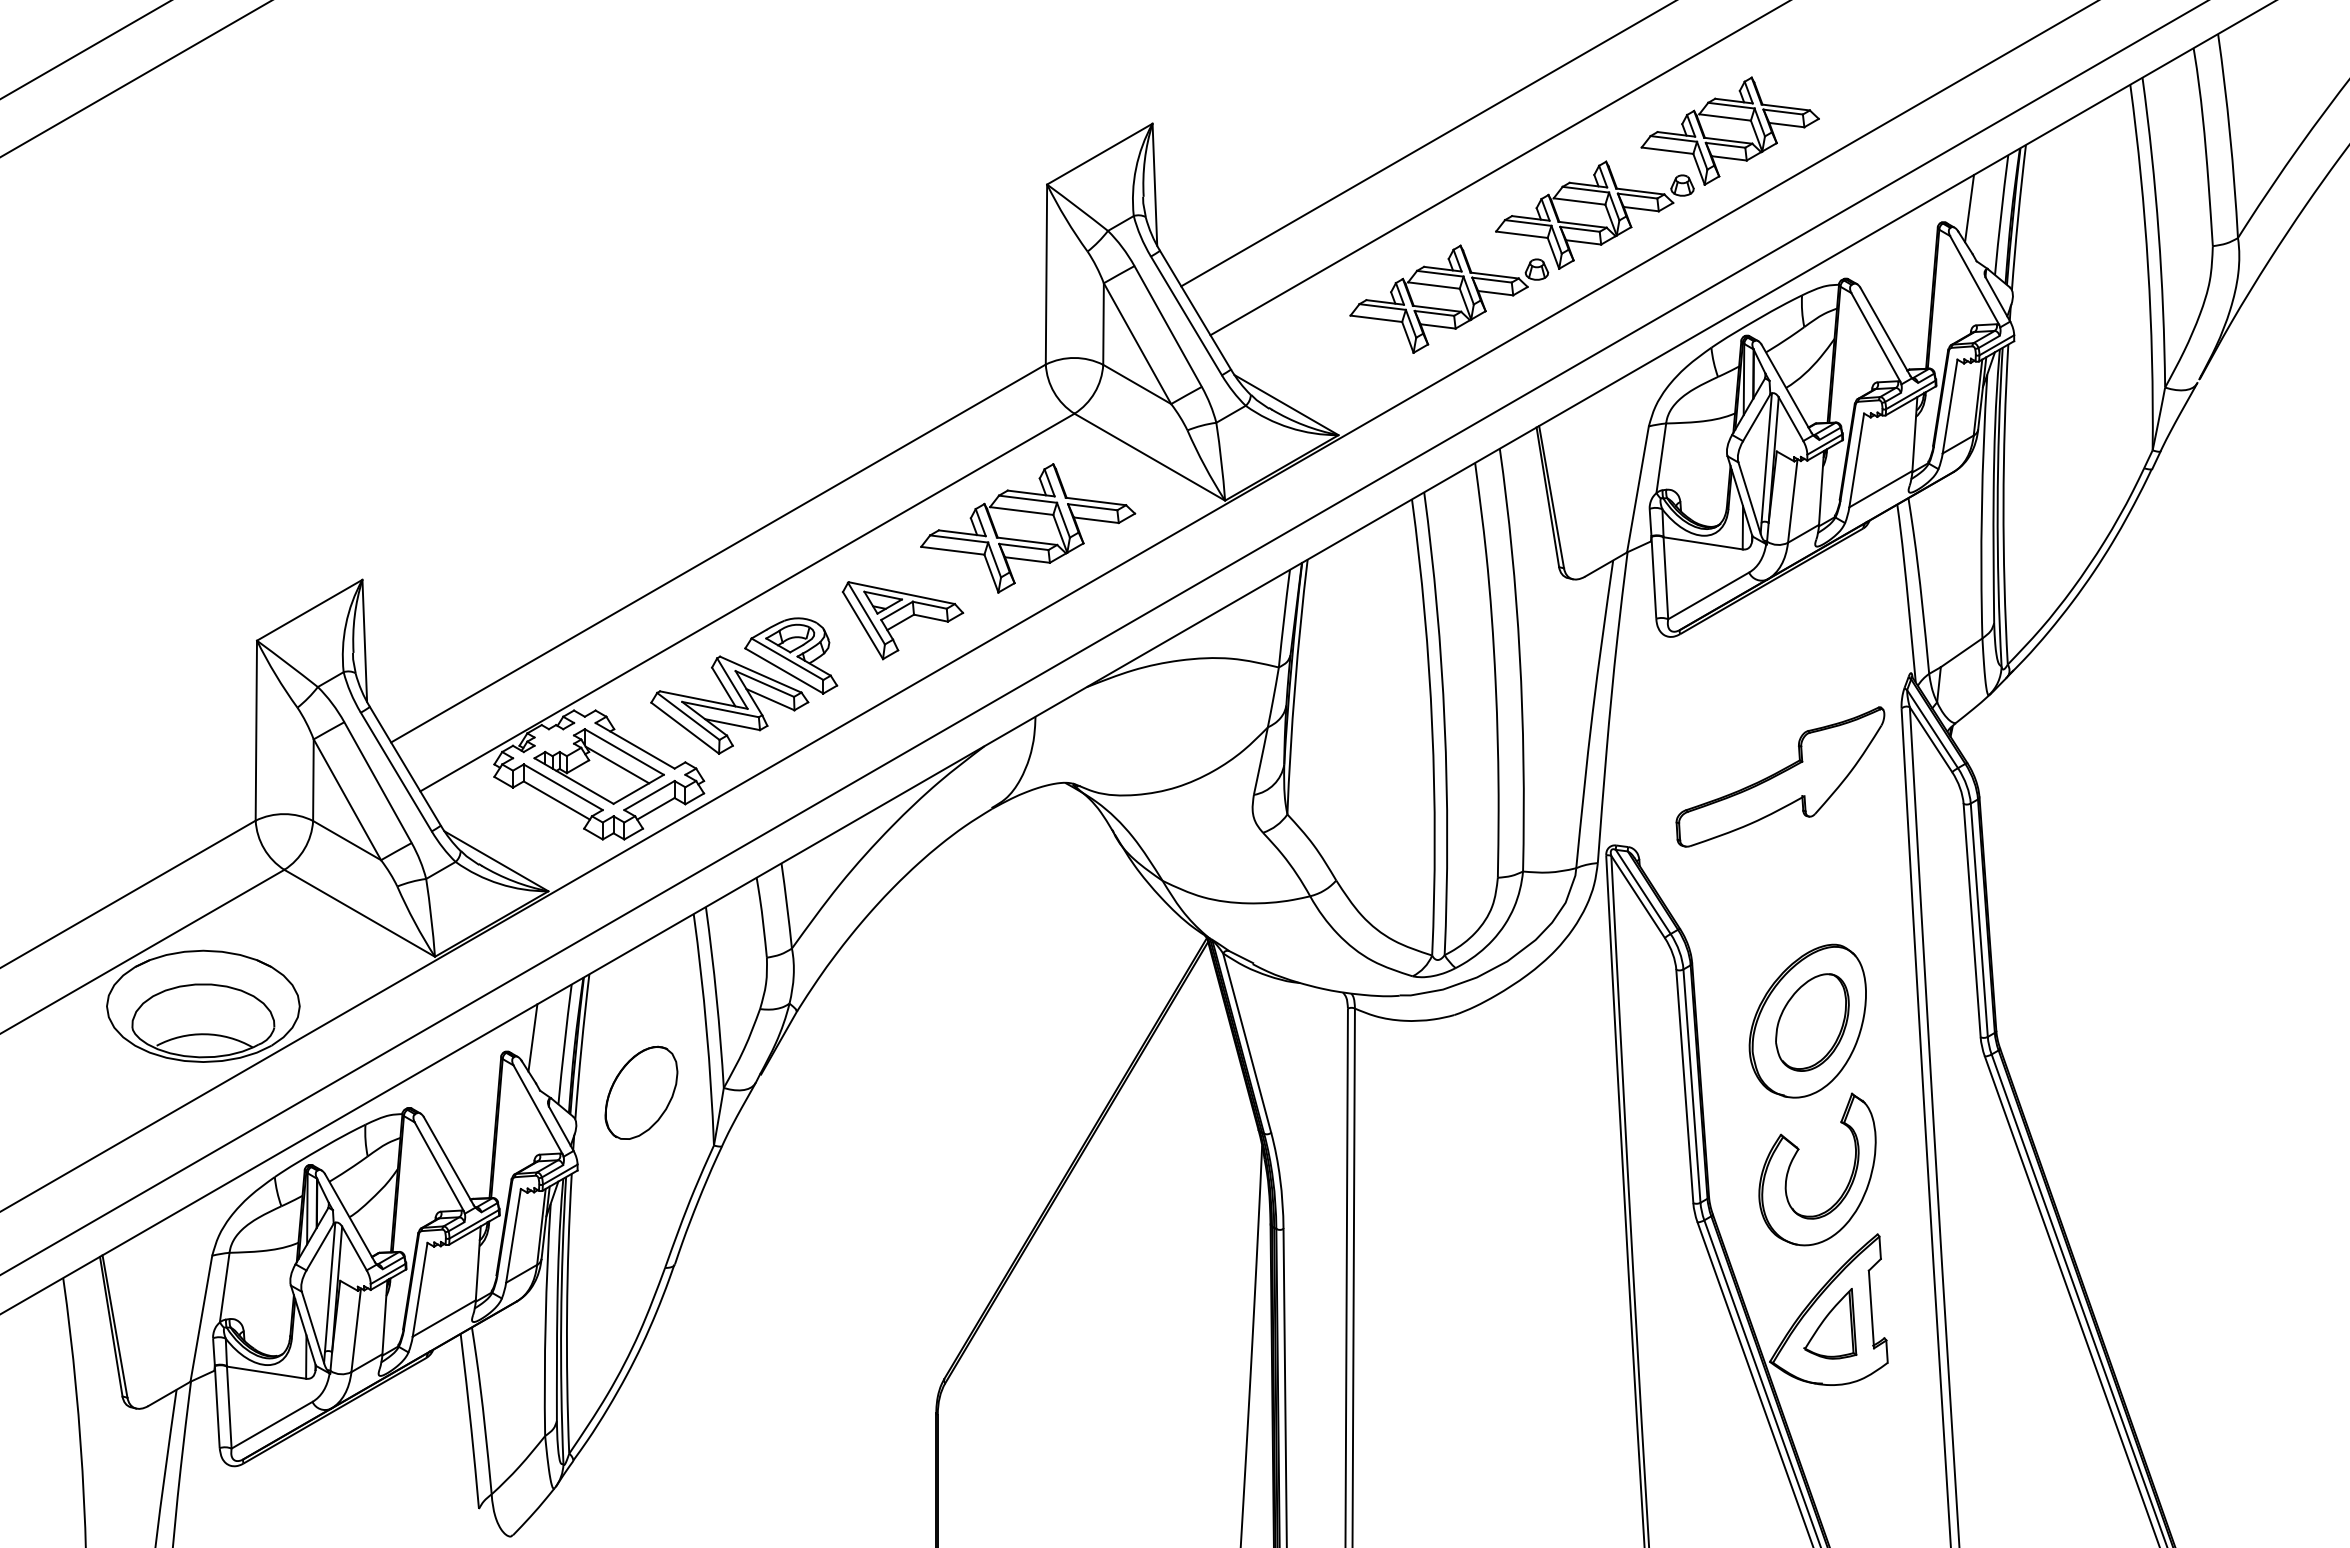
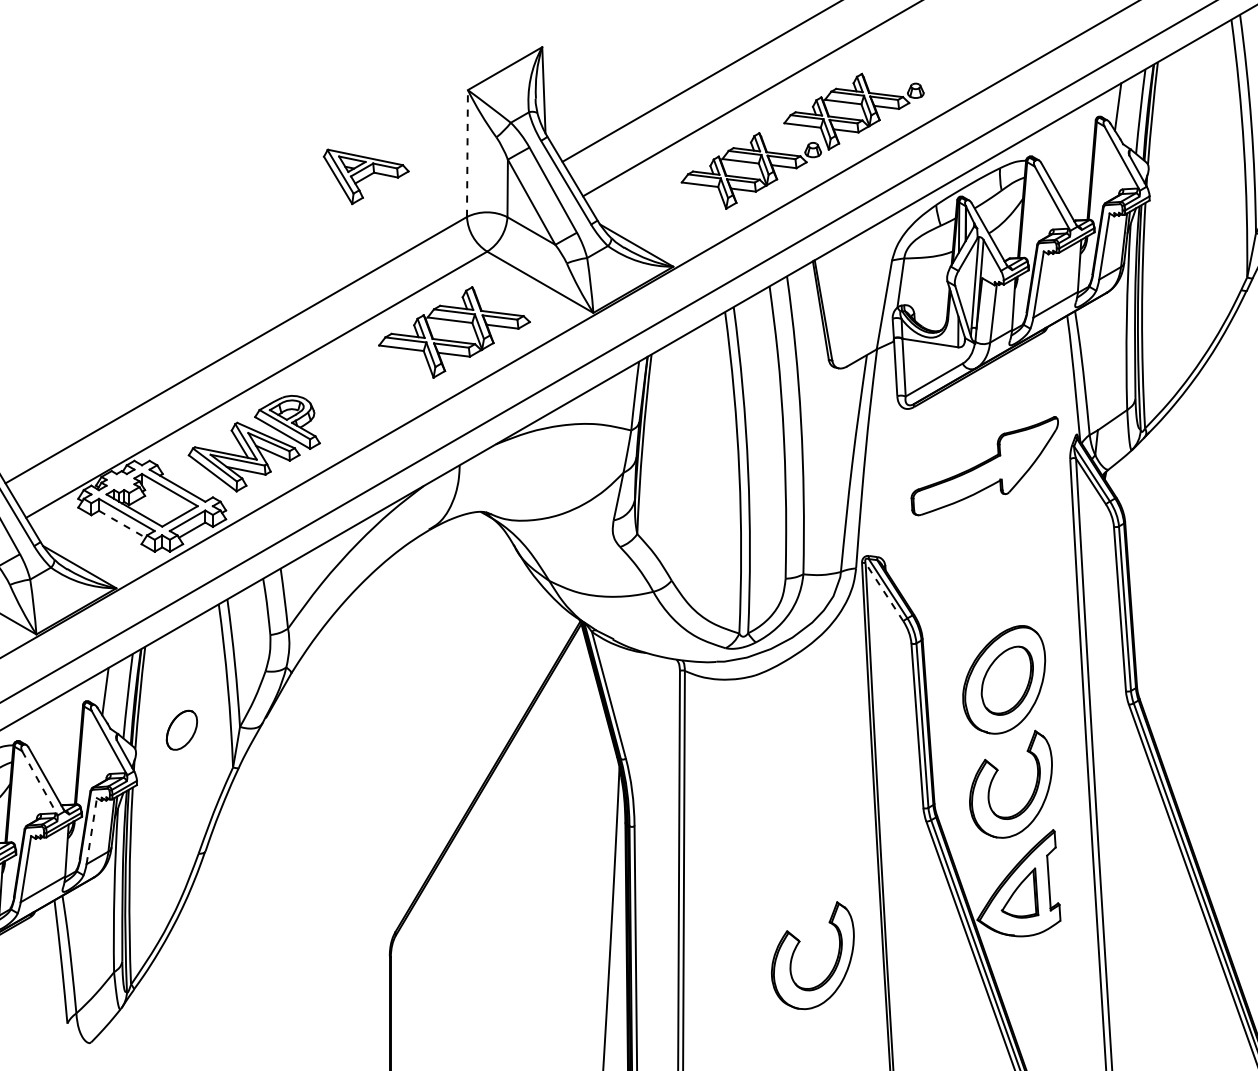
part: (1729, 130) -> (948, 52), removed
line: (1046, 274) -> (467, 153), solid -> dashed
part: (902, 620) -> (365, 176), moved
line: (617, 764) -> (165, 498), removed
part: (1780, 776) -> (984, 465), moved
line: (557, 800) -> (122, 524), solid -> dashed
line: (1638, 896) -> (884, 591), solid -> dashed
part: (641, 1092) -> (181, 730), size x0.6
line: (439, 1166) -> (39, 782), solid -> dashed
line: (513, 1235) -> (91, 830), solid -> dashed
part: (1513, 1401) -> (796, 947), added

